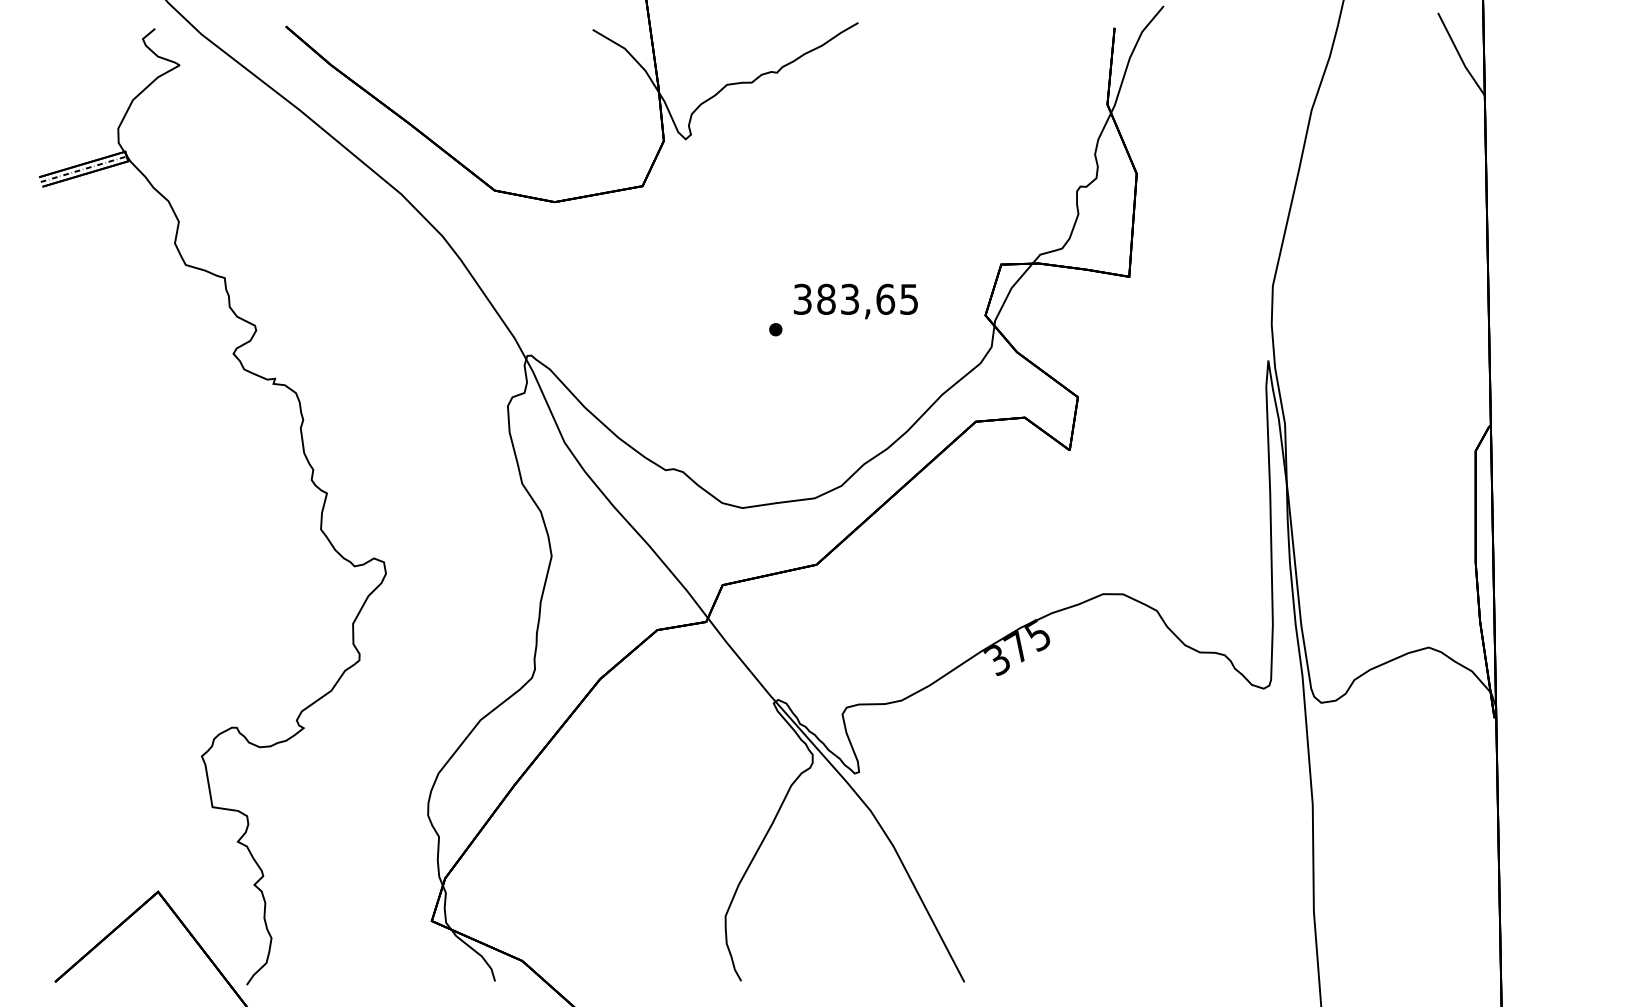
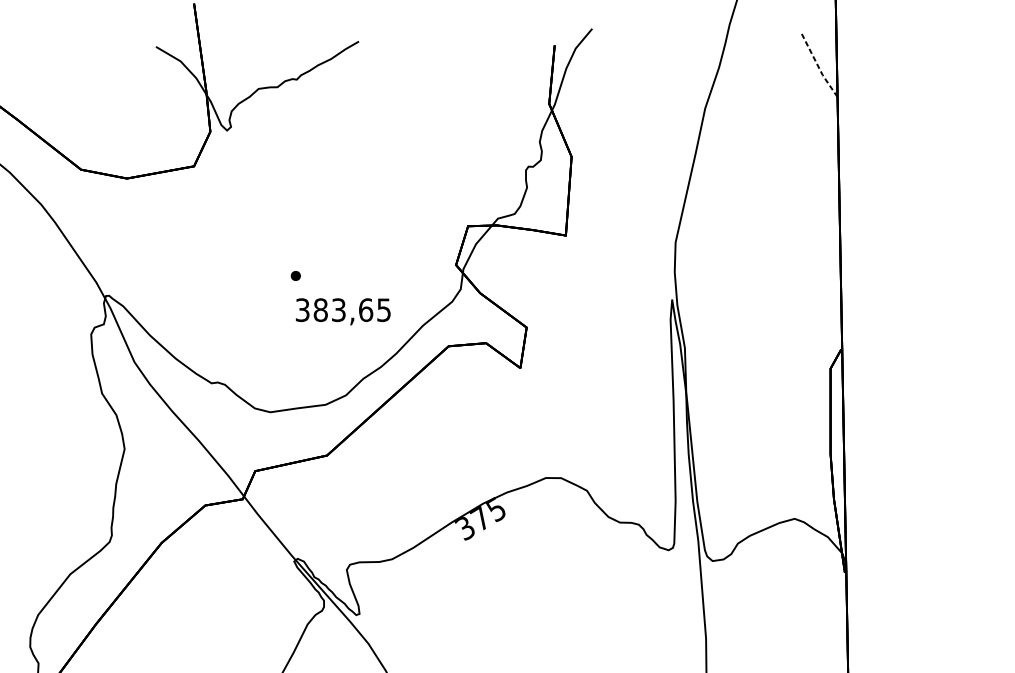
line: (1460, 56) -> (818, 67), solid -> dashed
text: (855, 301) -> (343, 311), moved

